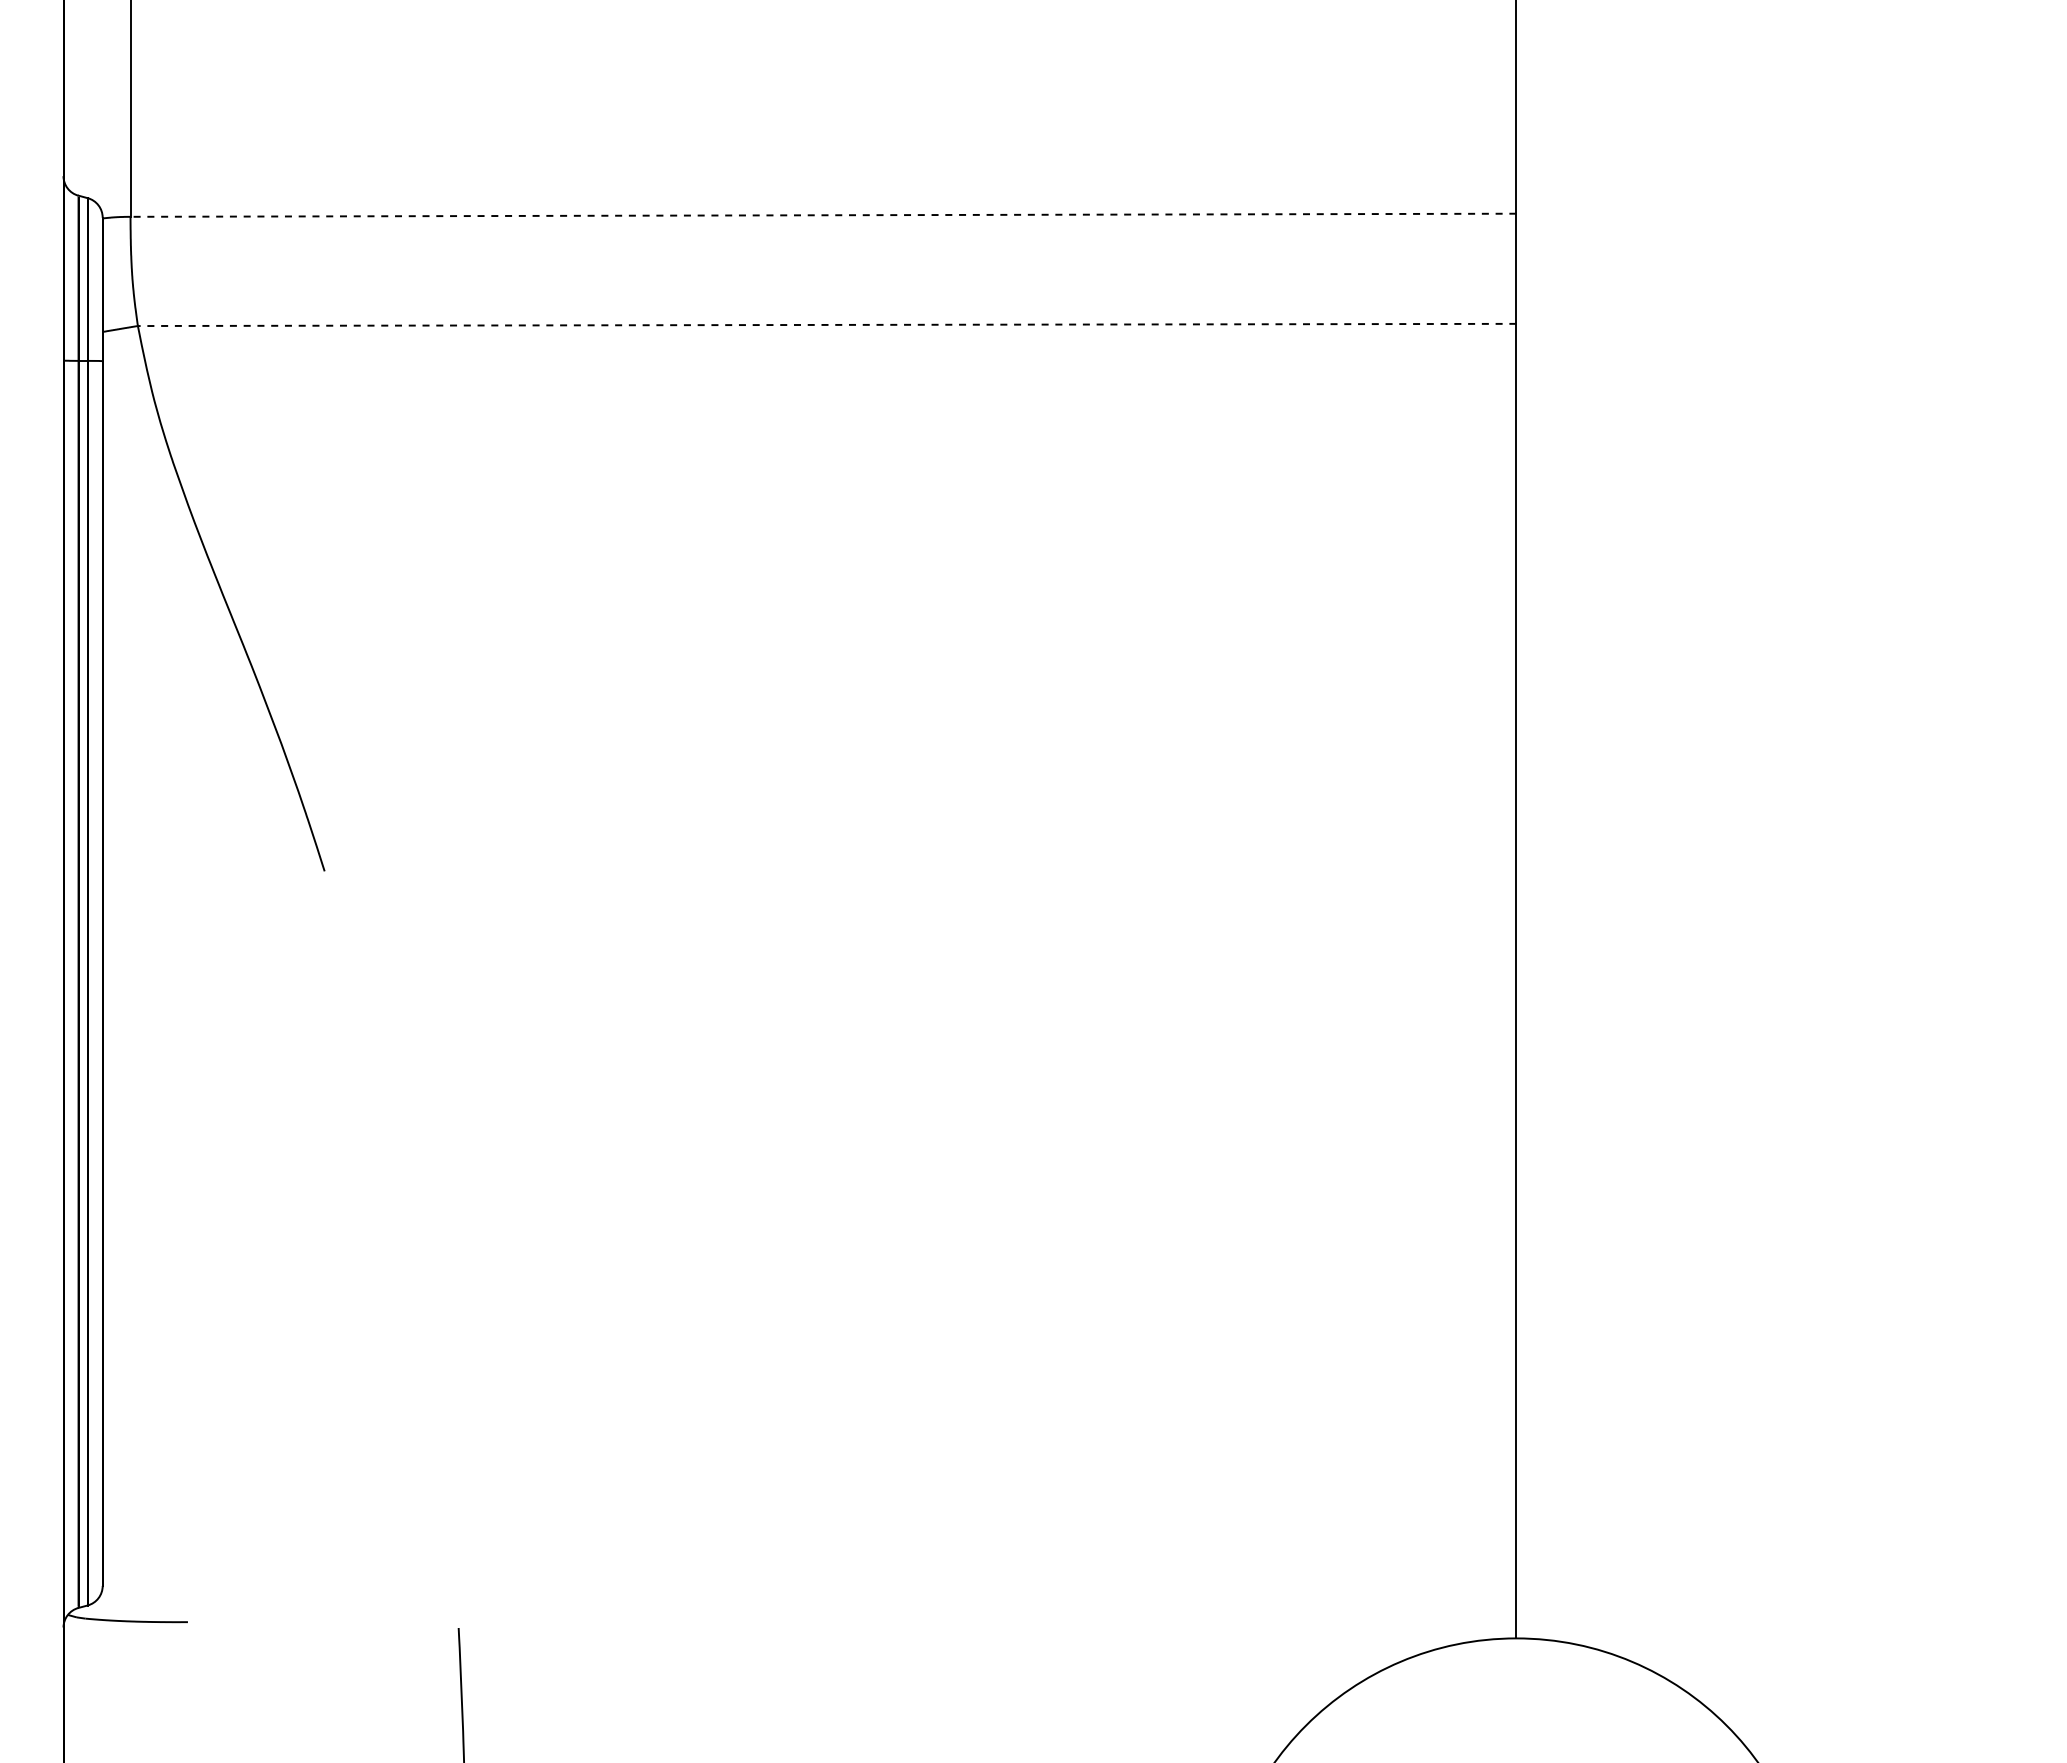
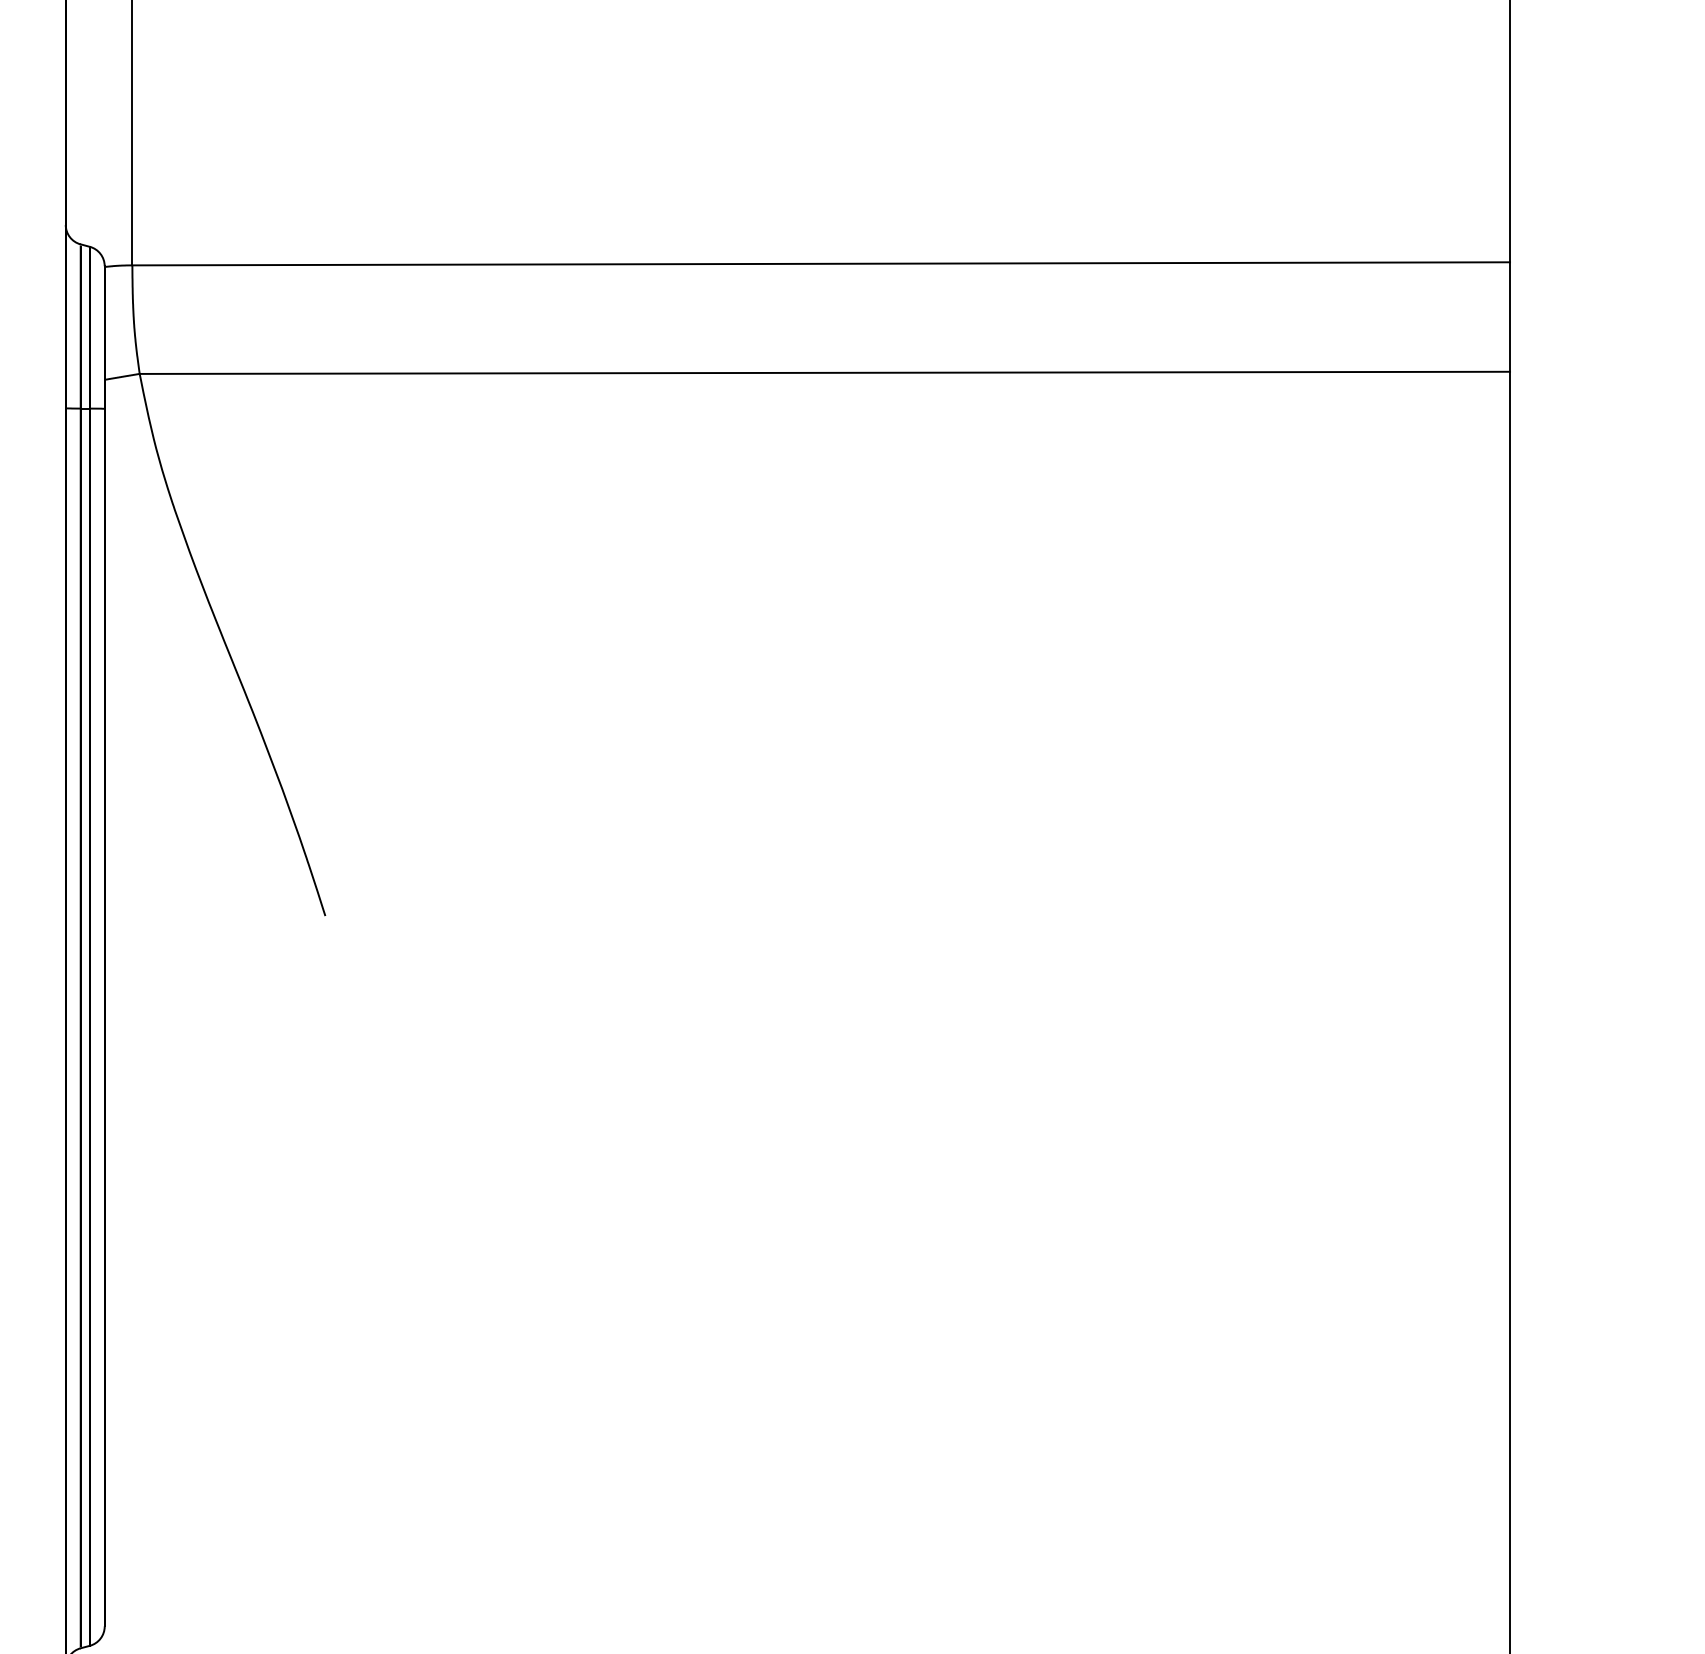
line: (823, 215) -> (821, 264), dashed -> solid
line: (826, 324) -> (824, 372), dashed -> solid

